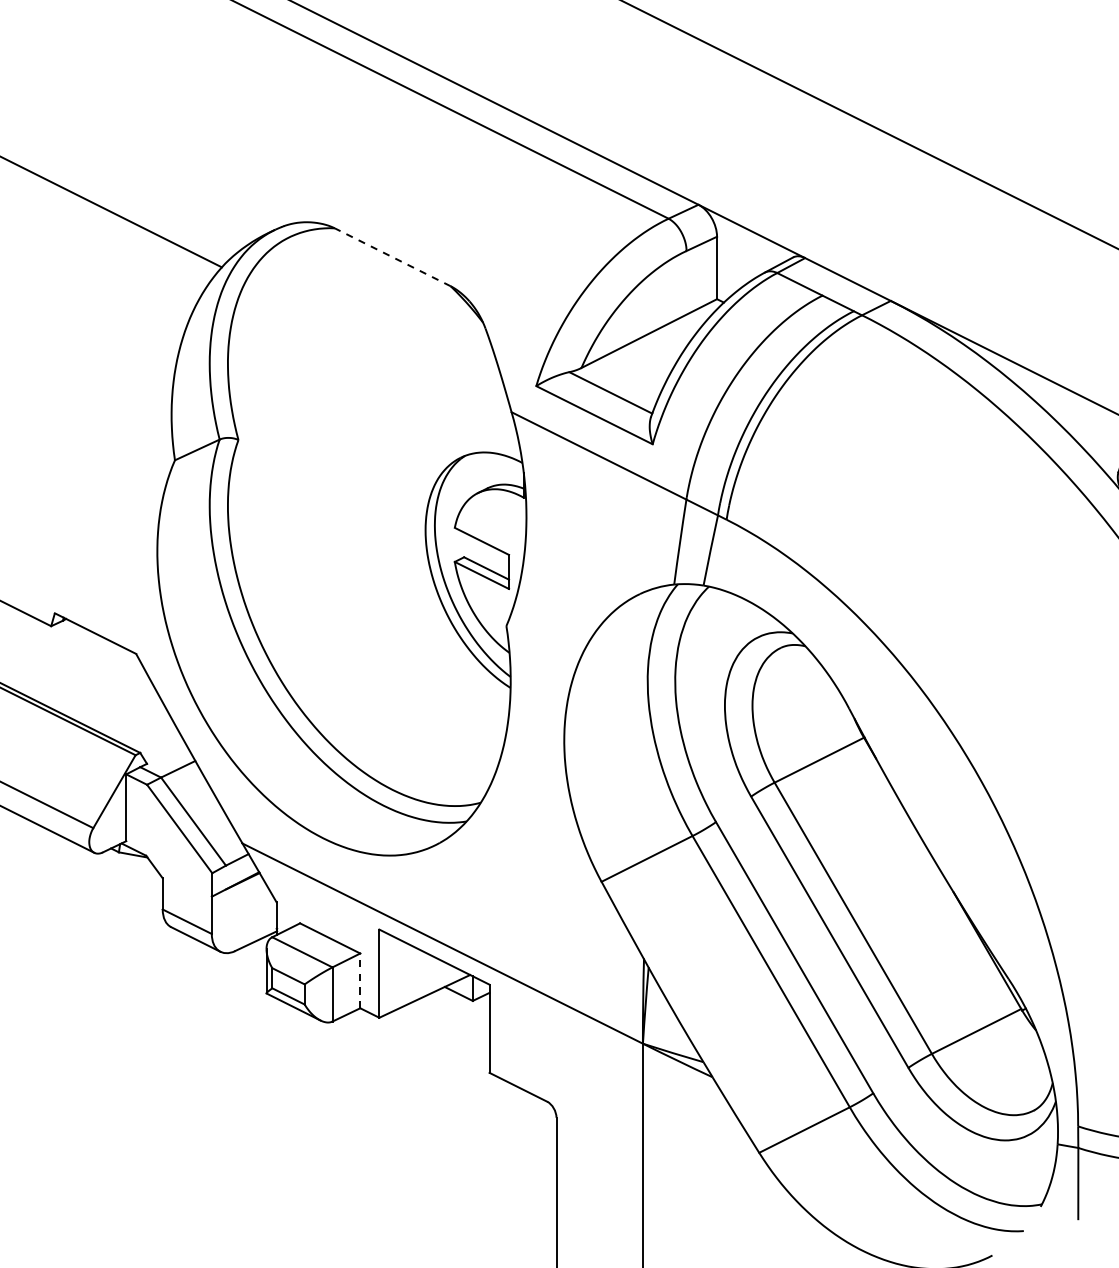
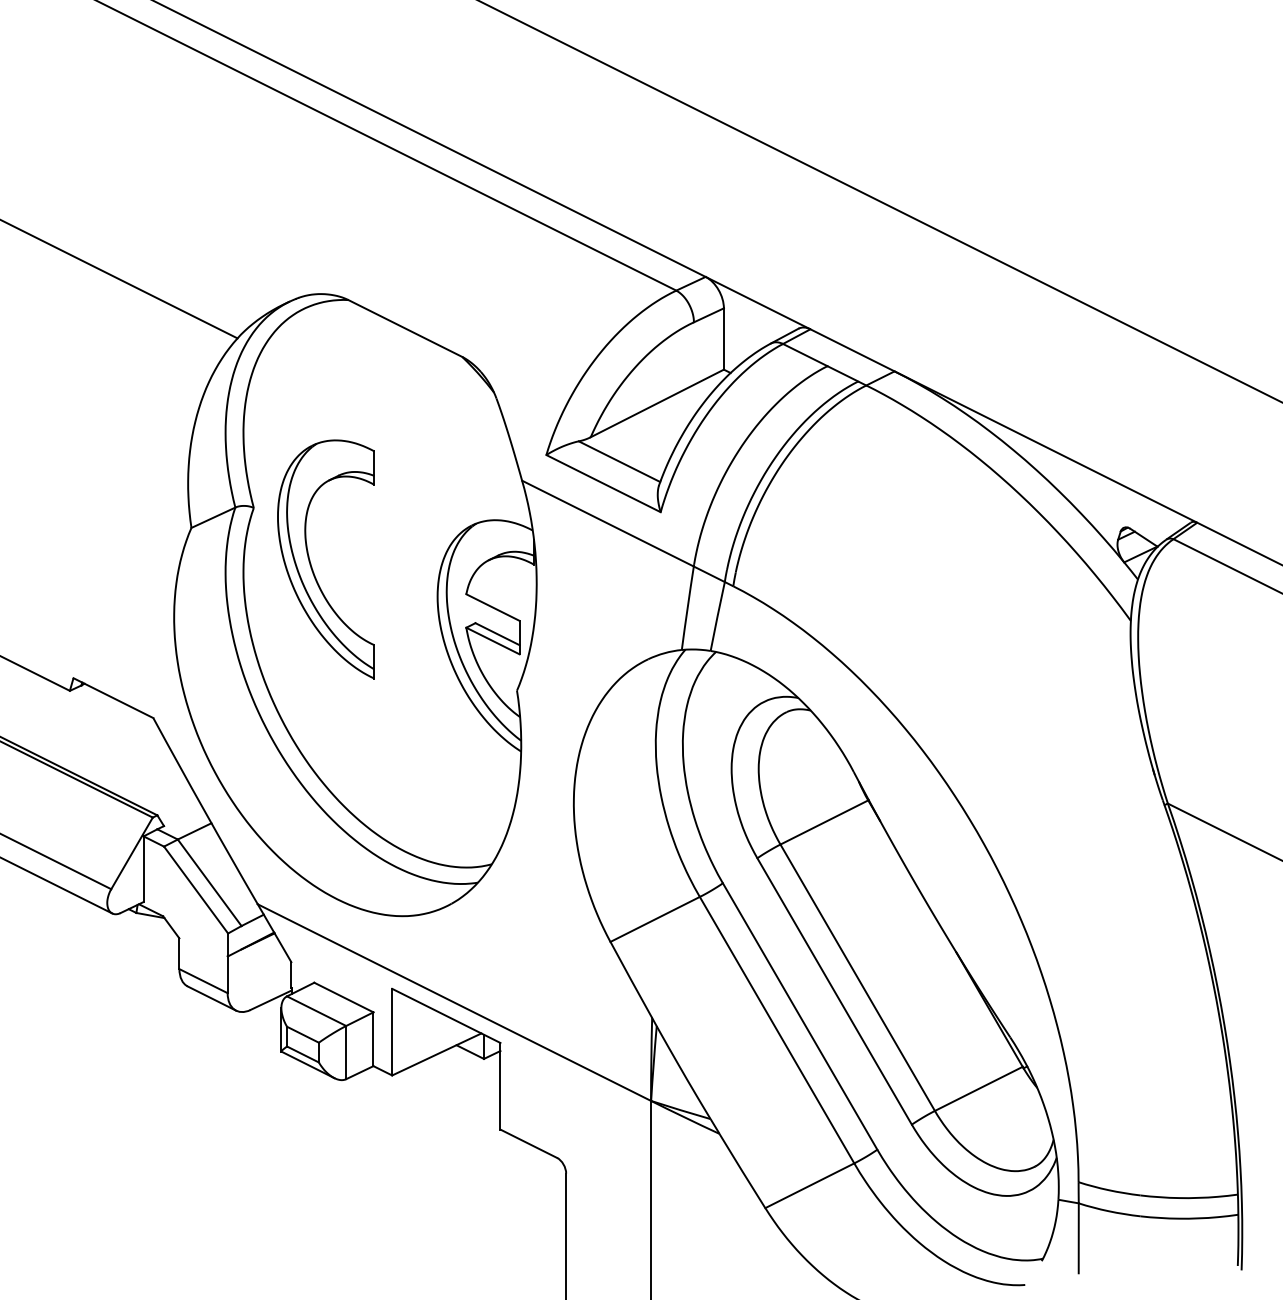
line: (392, 257) -> (405, 328), dashed -> solid
part: (297, 496) -> (311, 563), added
line: (360, 981) -> (373, 1039), dashed -> solid

